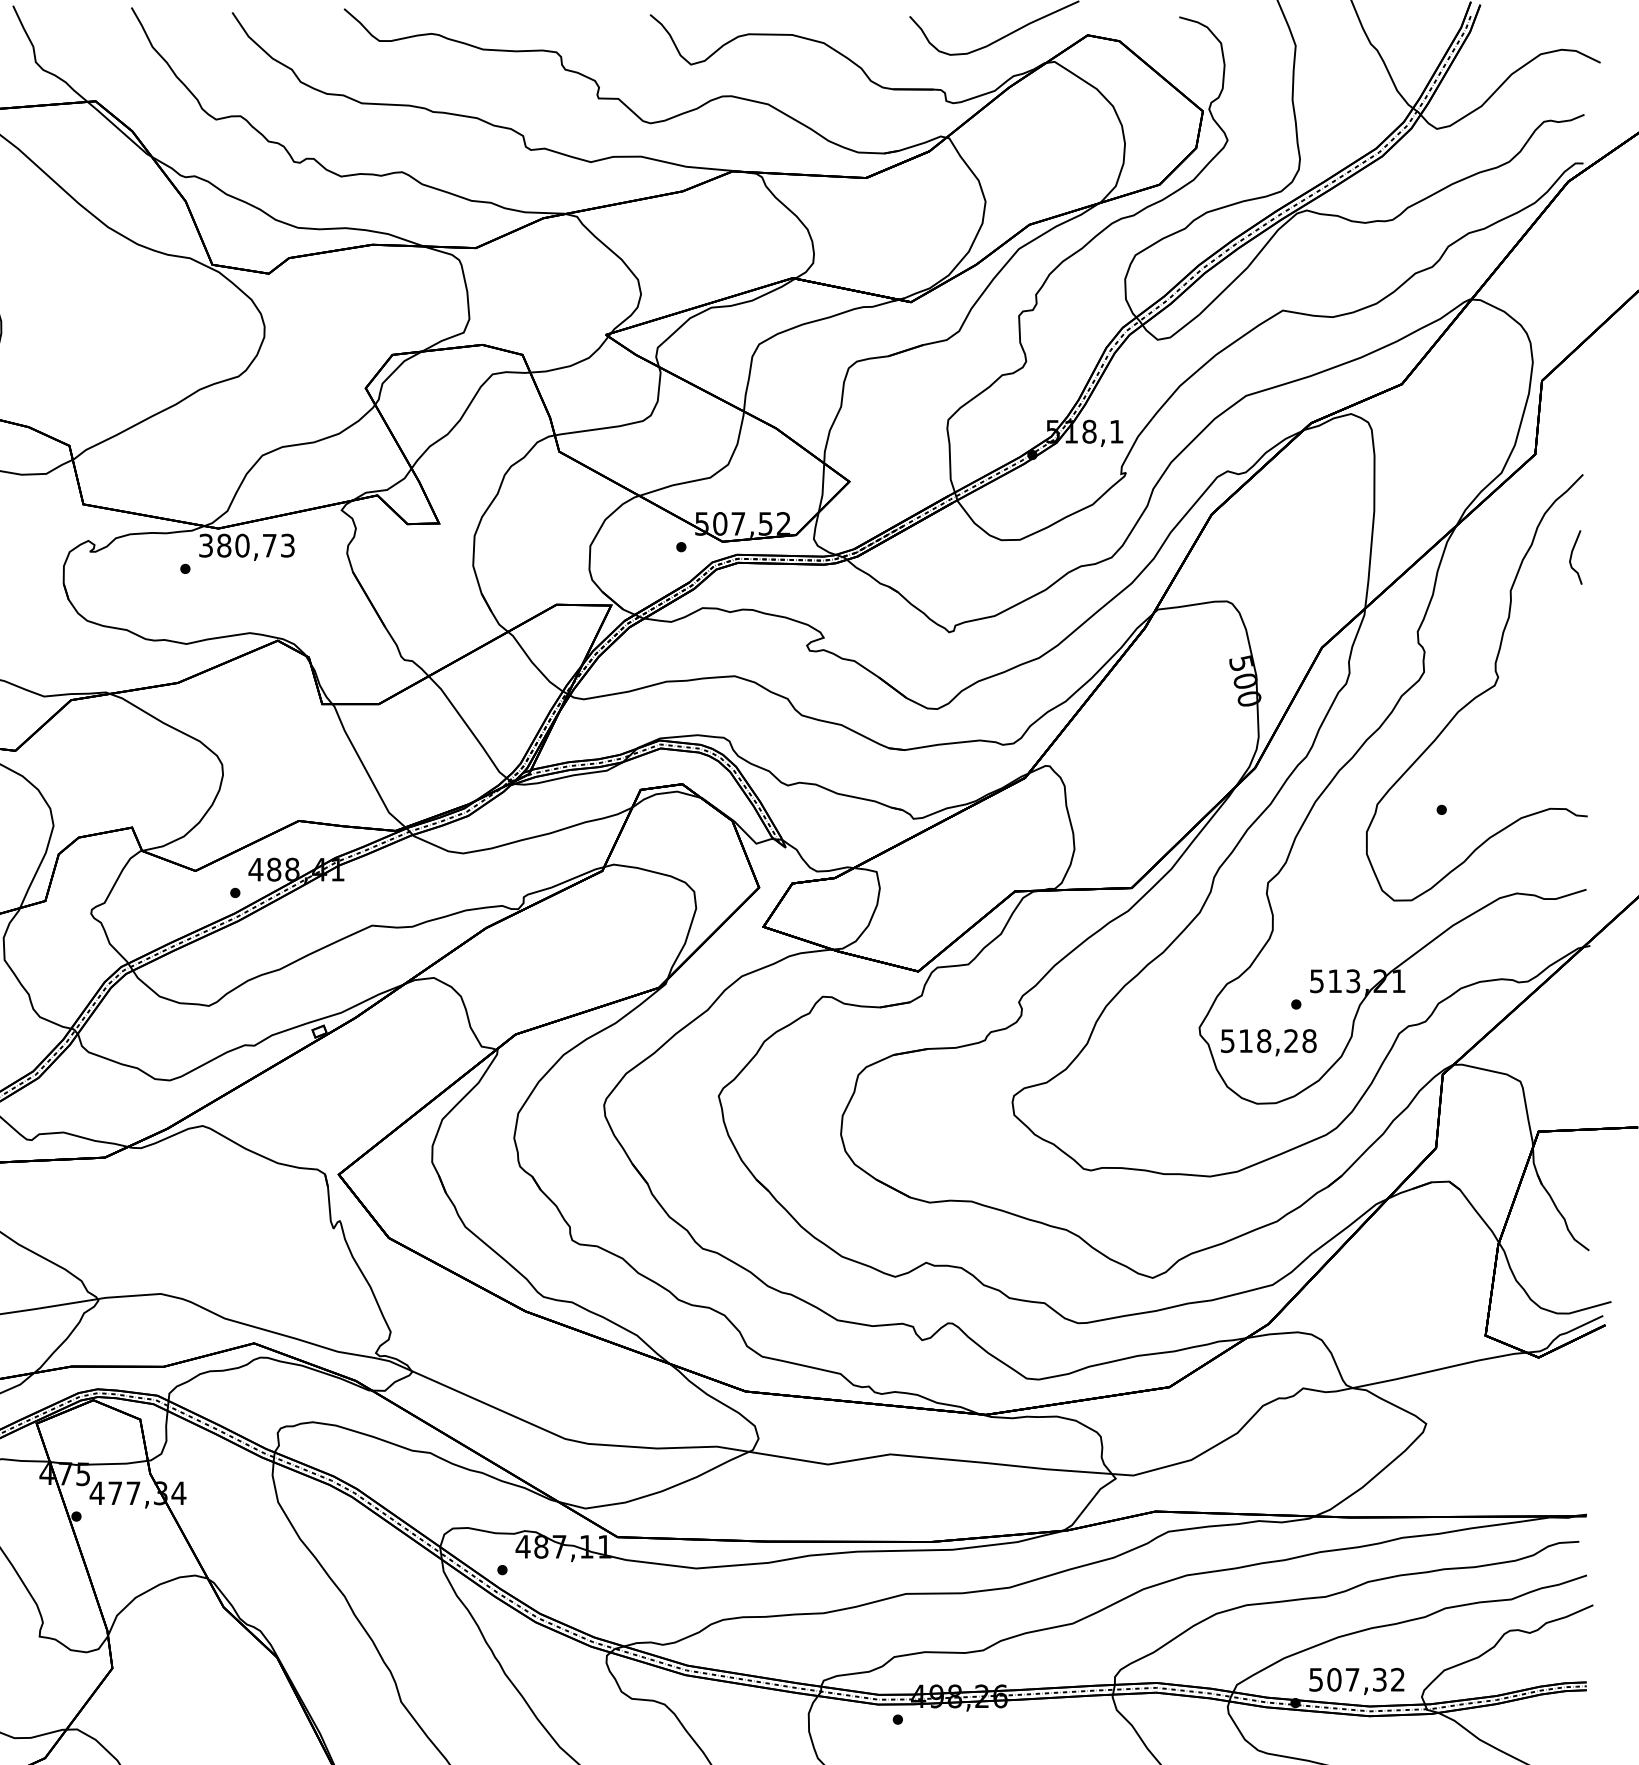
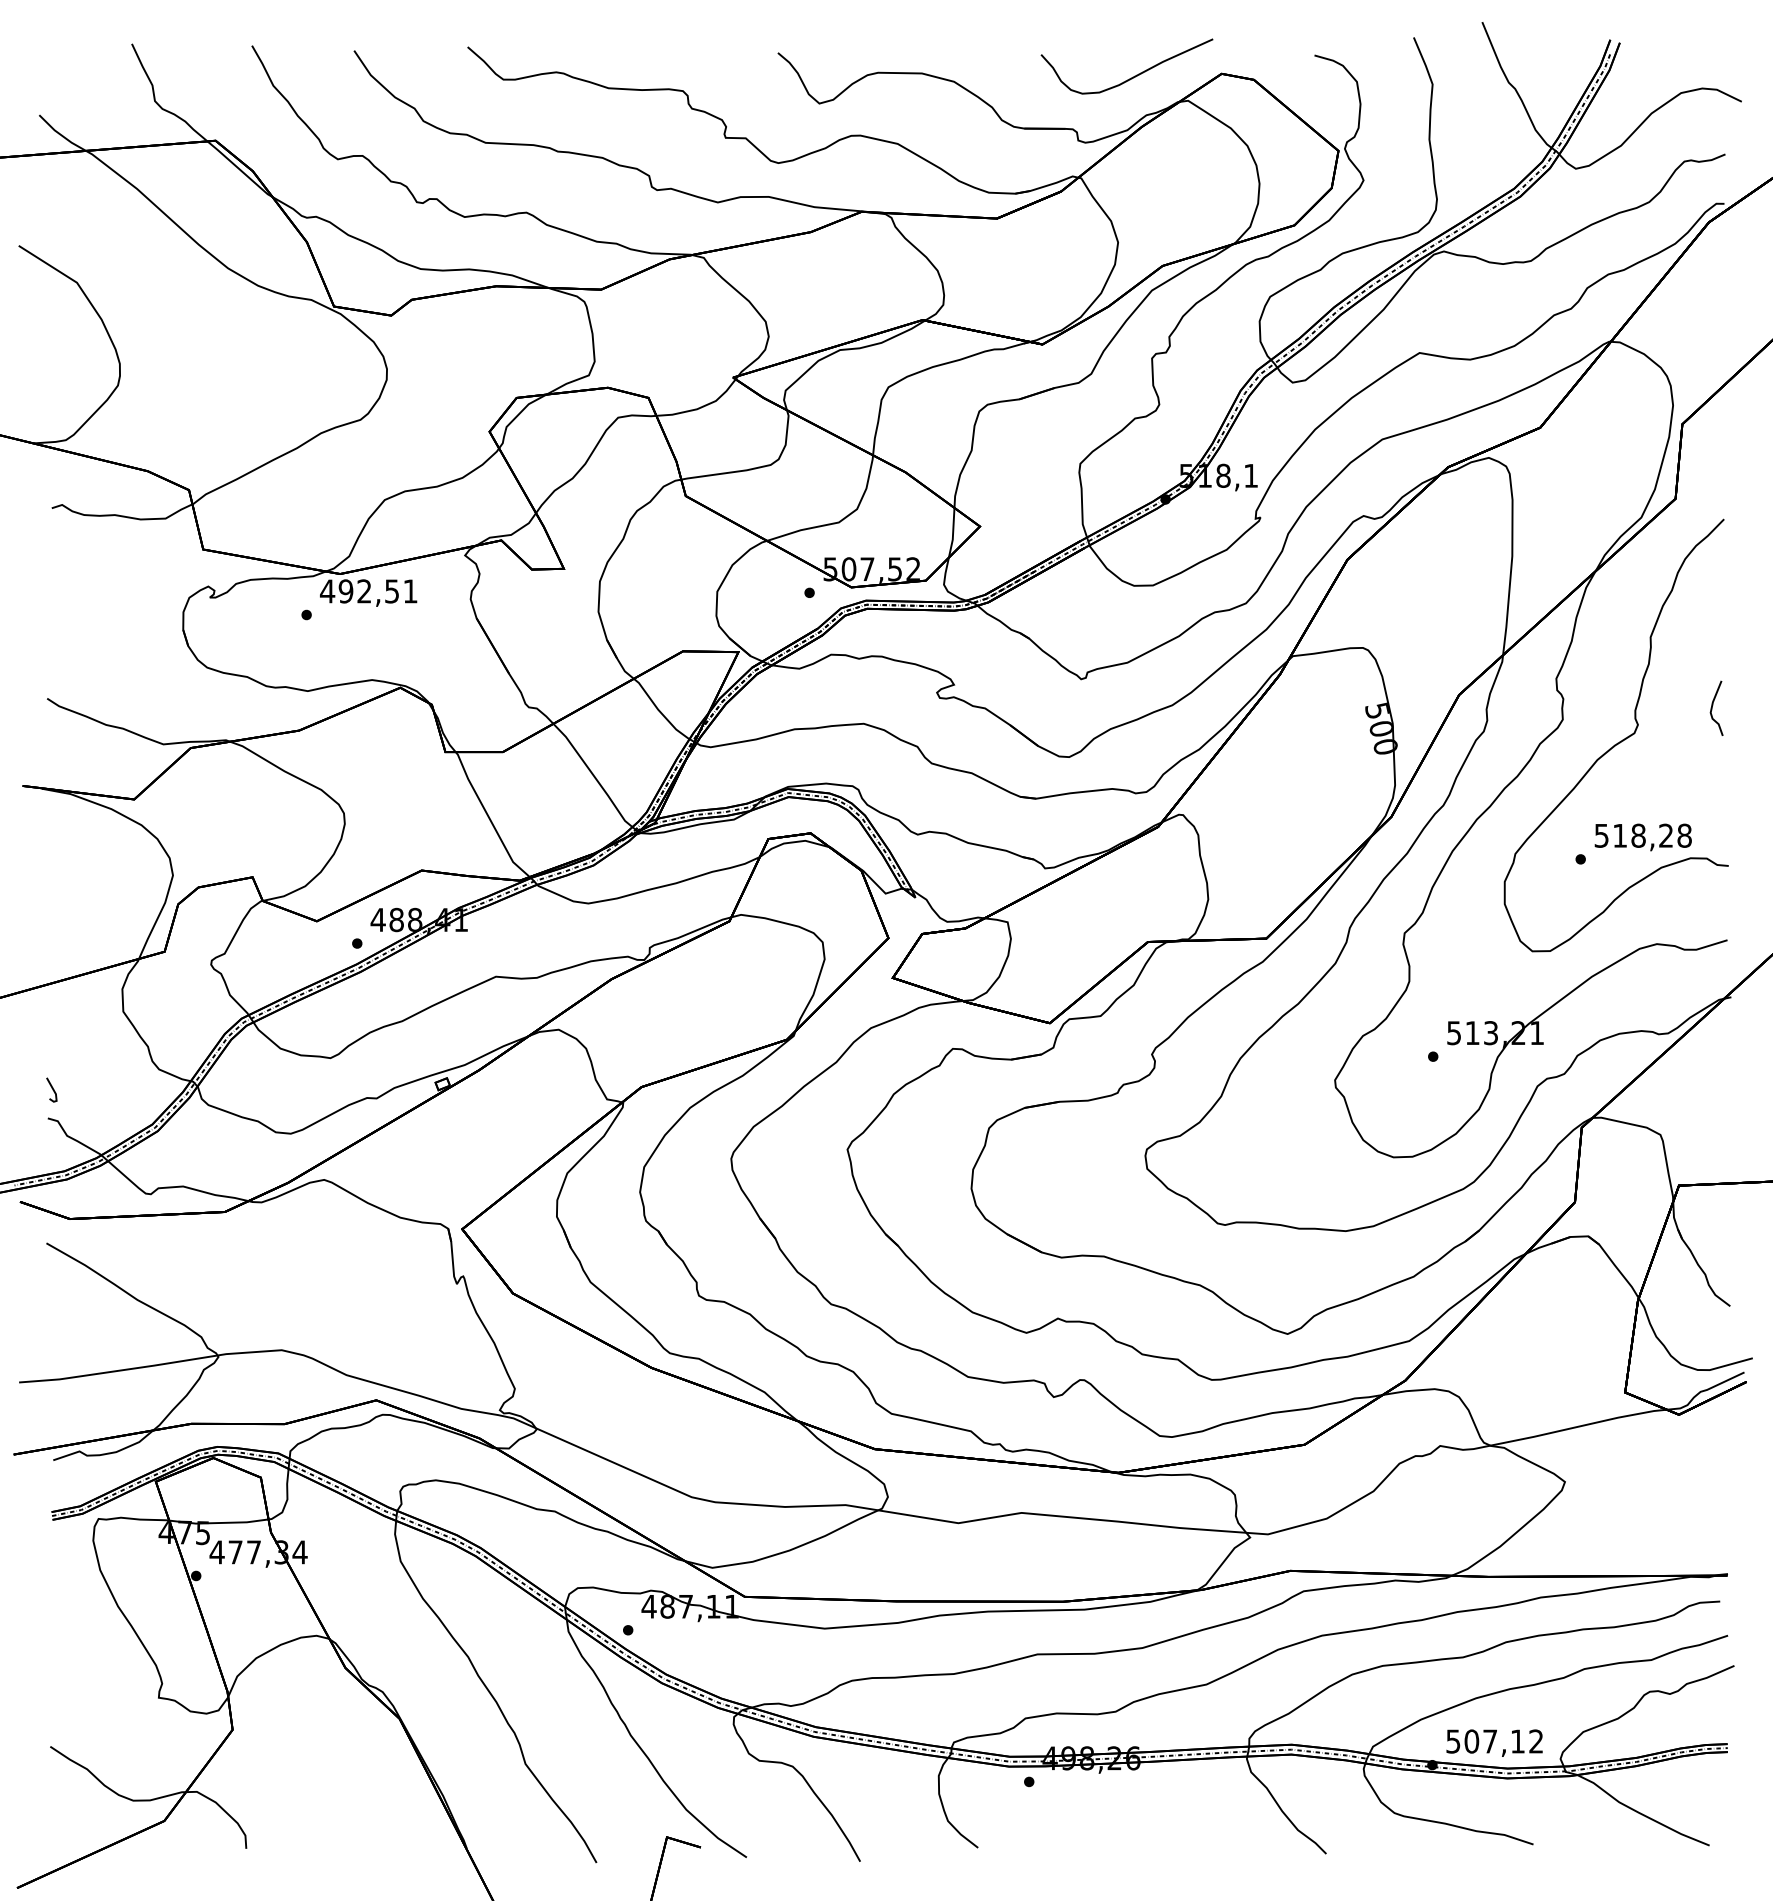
text: (246, 545) -> (368, 591), 380,73 -> 492,51
curve: (1572, 554) -> (1713, 705), moved
text: (1267, 1042) -> (1642, 837), moved
text: (1379, 1679) -> (1517, 1741), 507,32 -> 507,12

